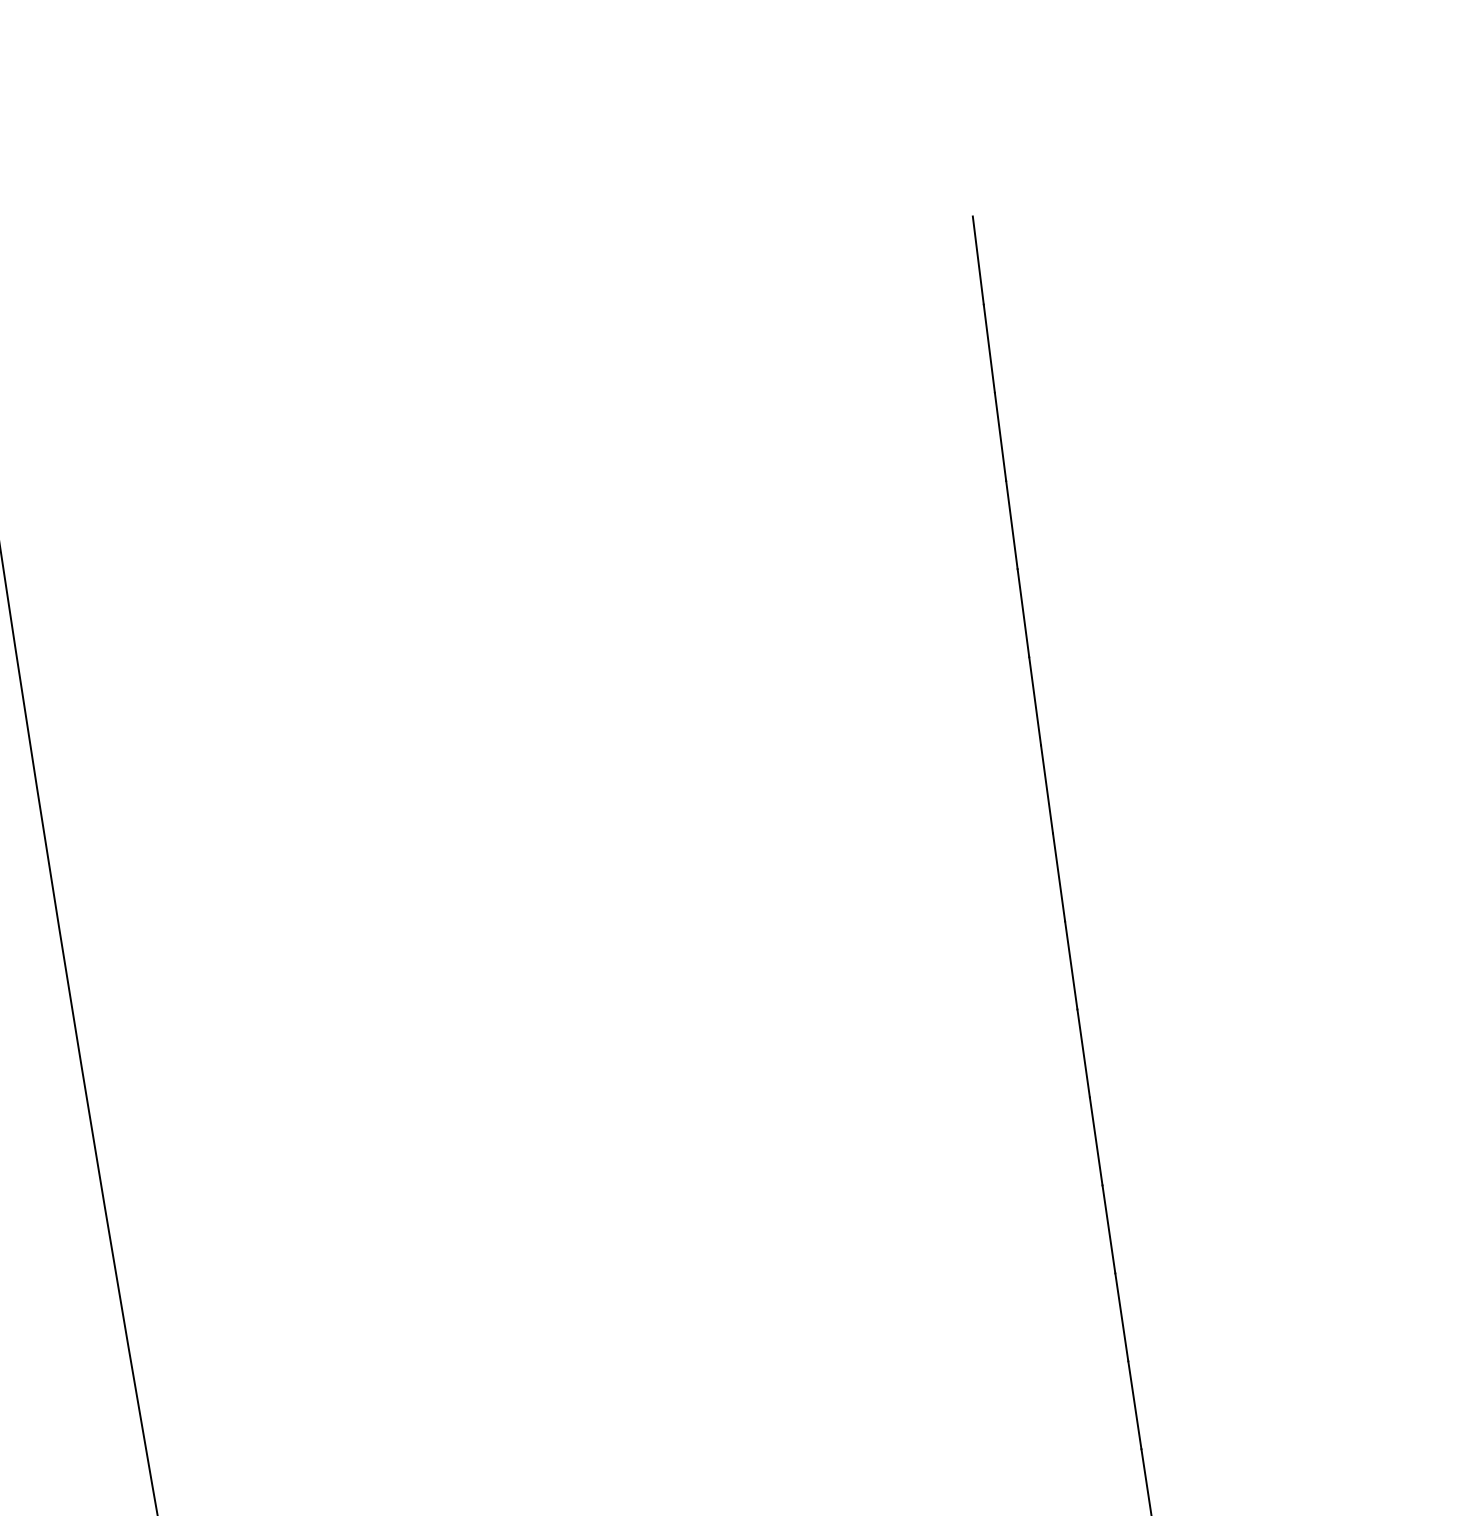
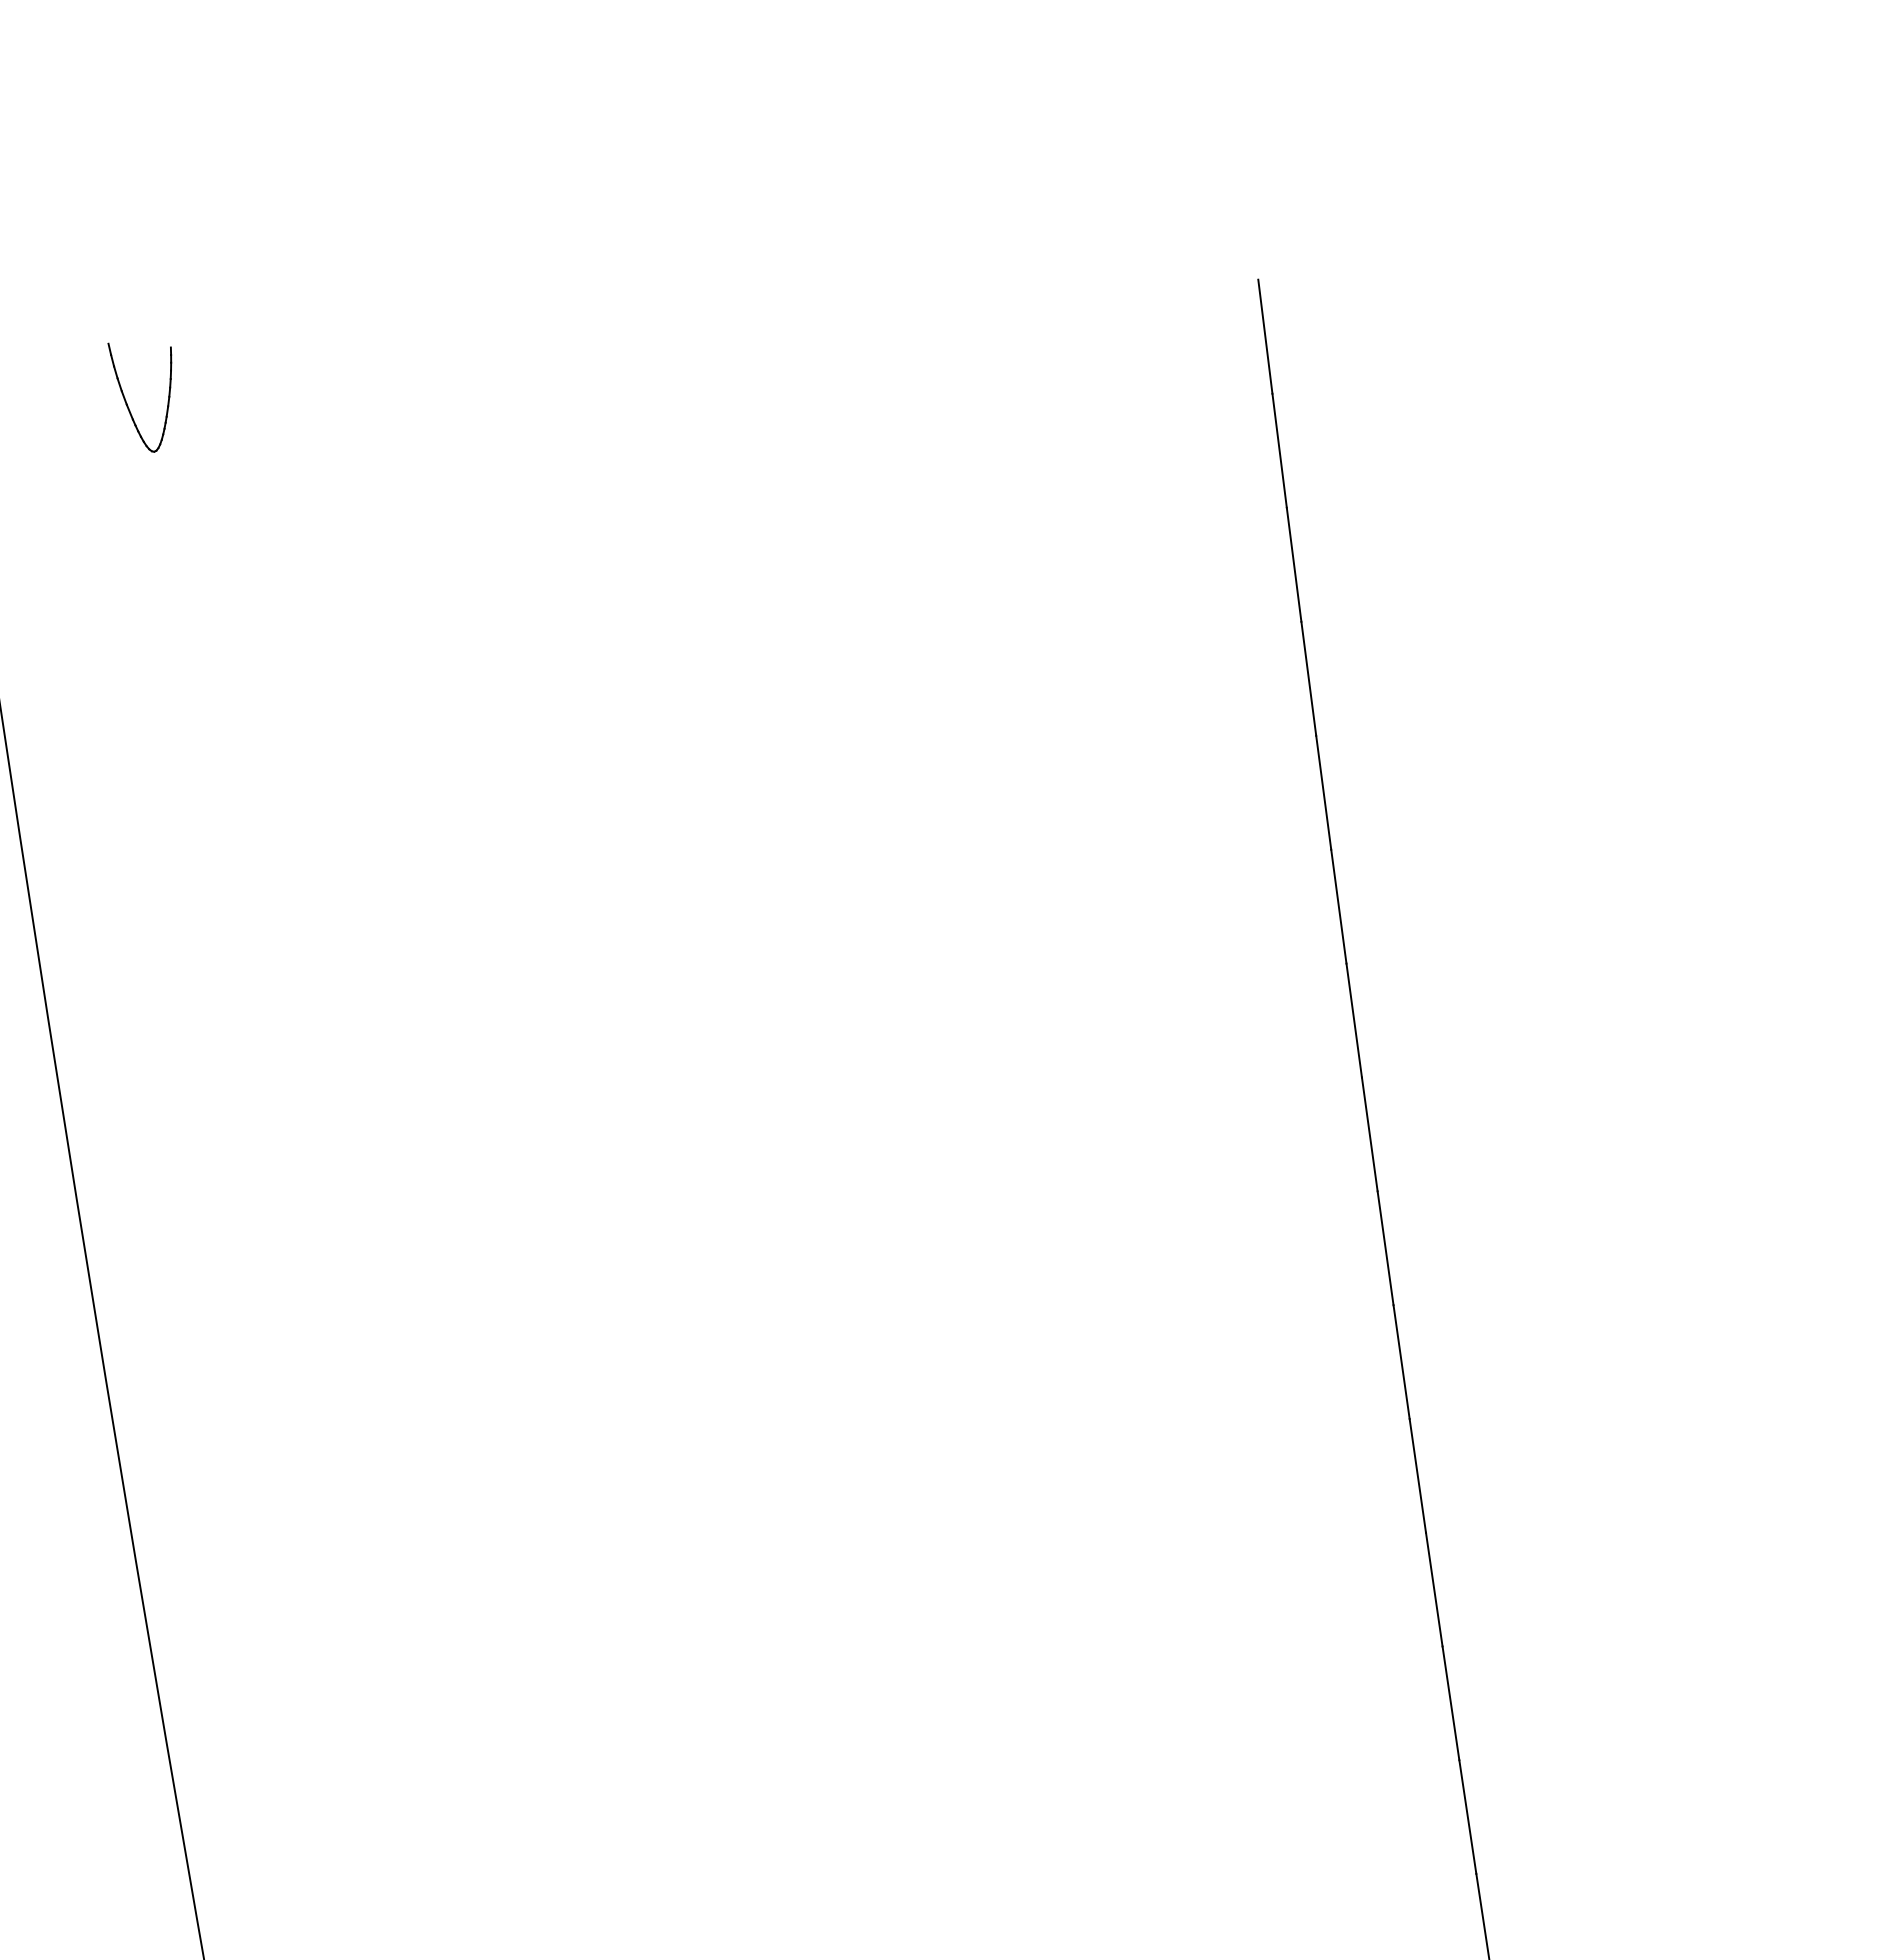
part: (97, 309) -> (126, 400), added

